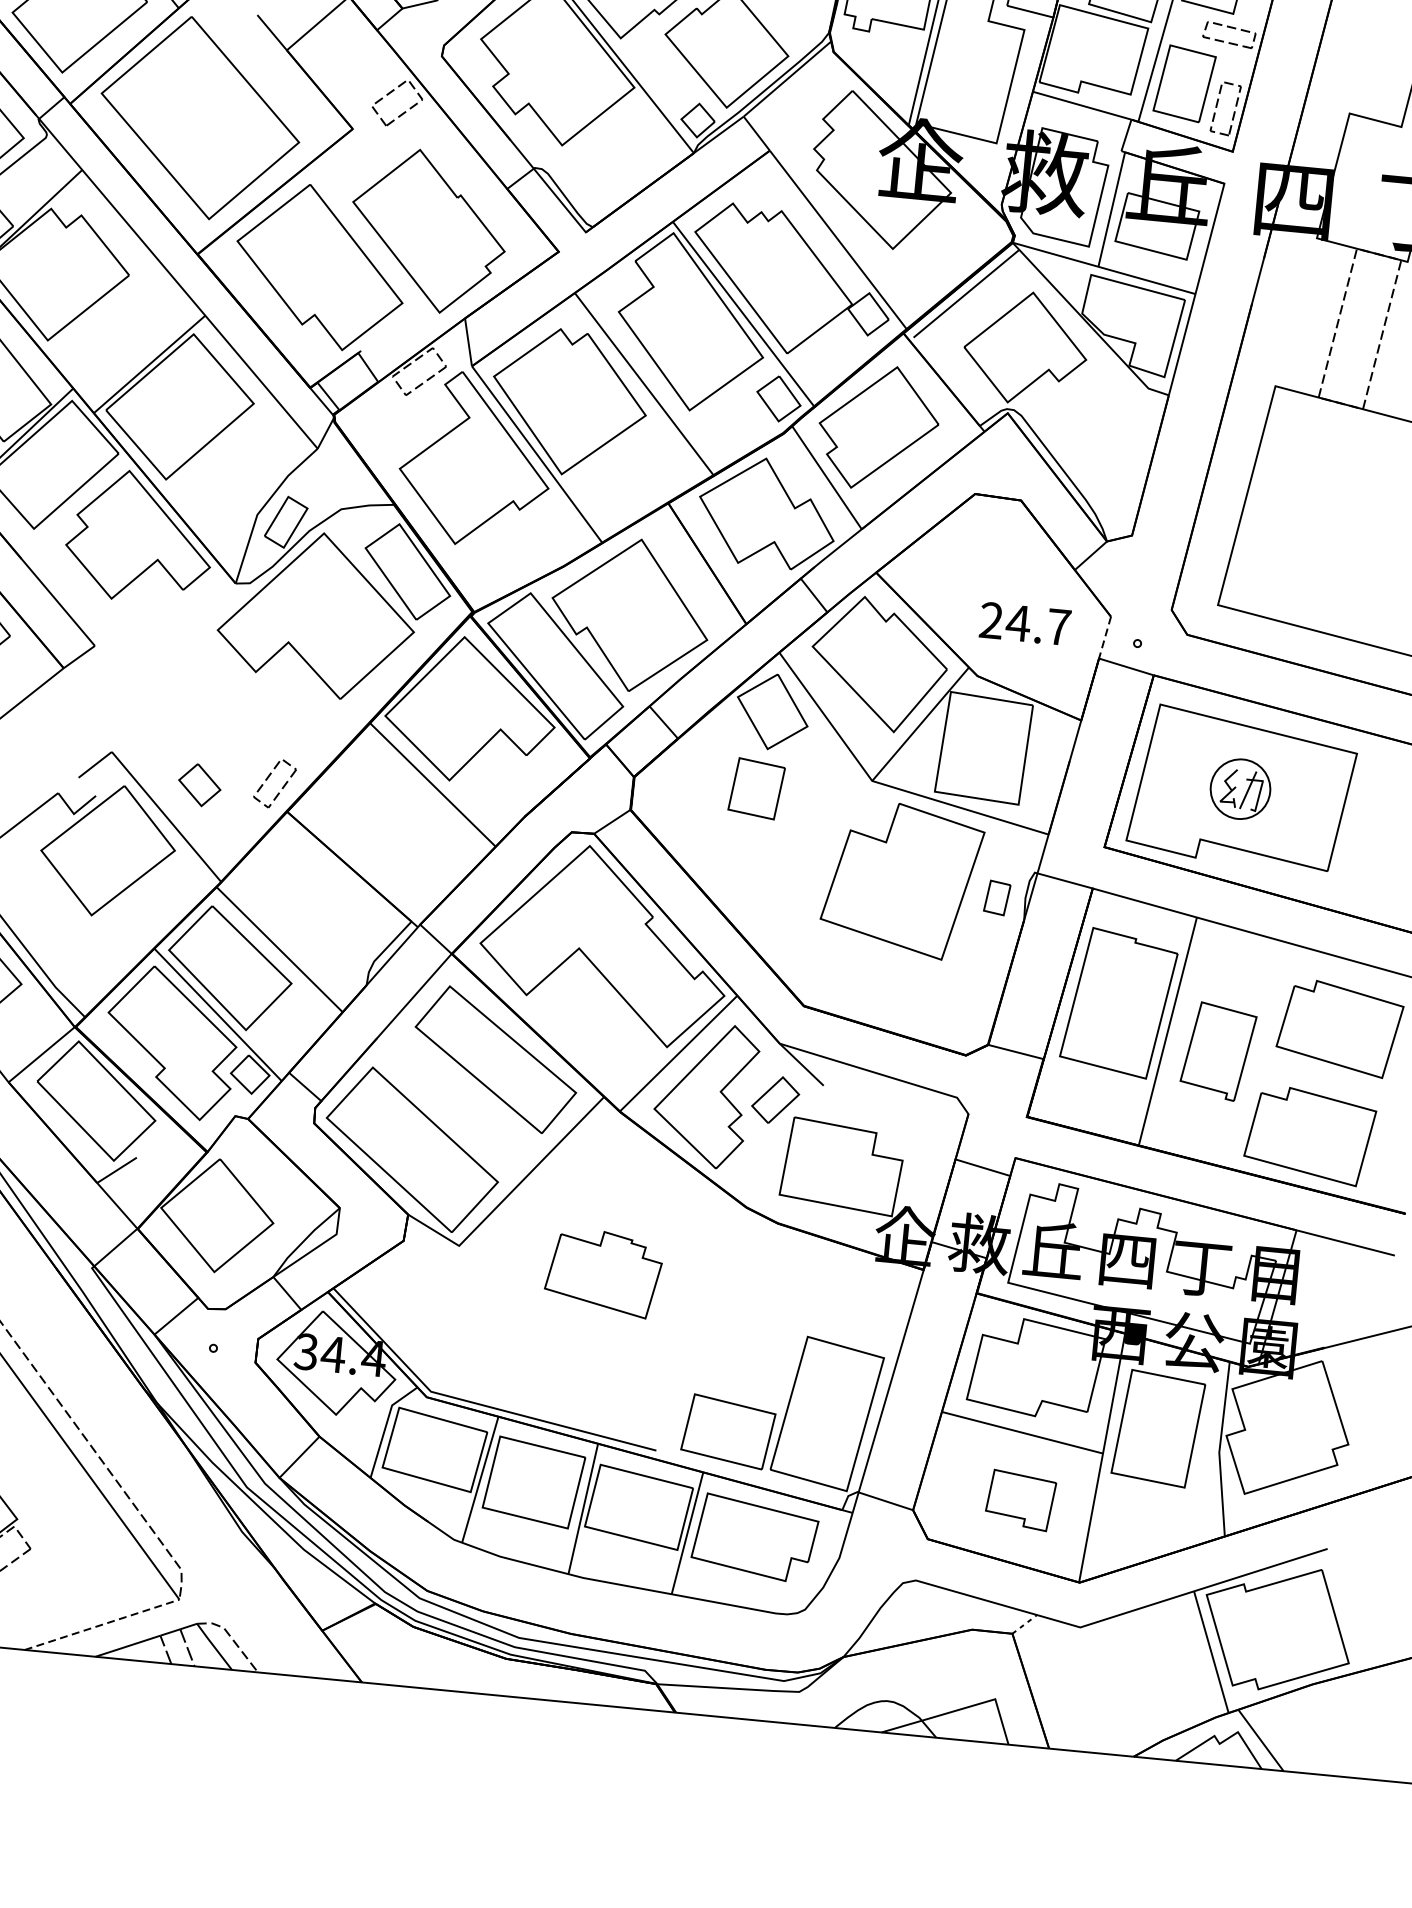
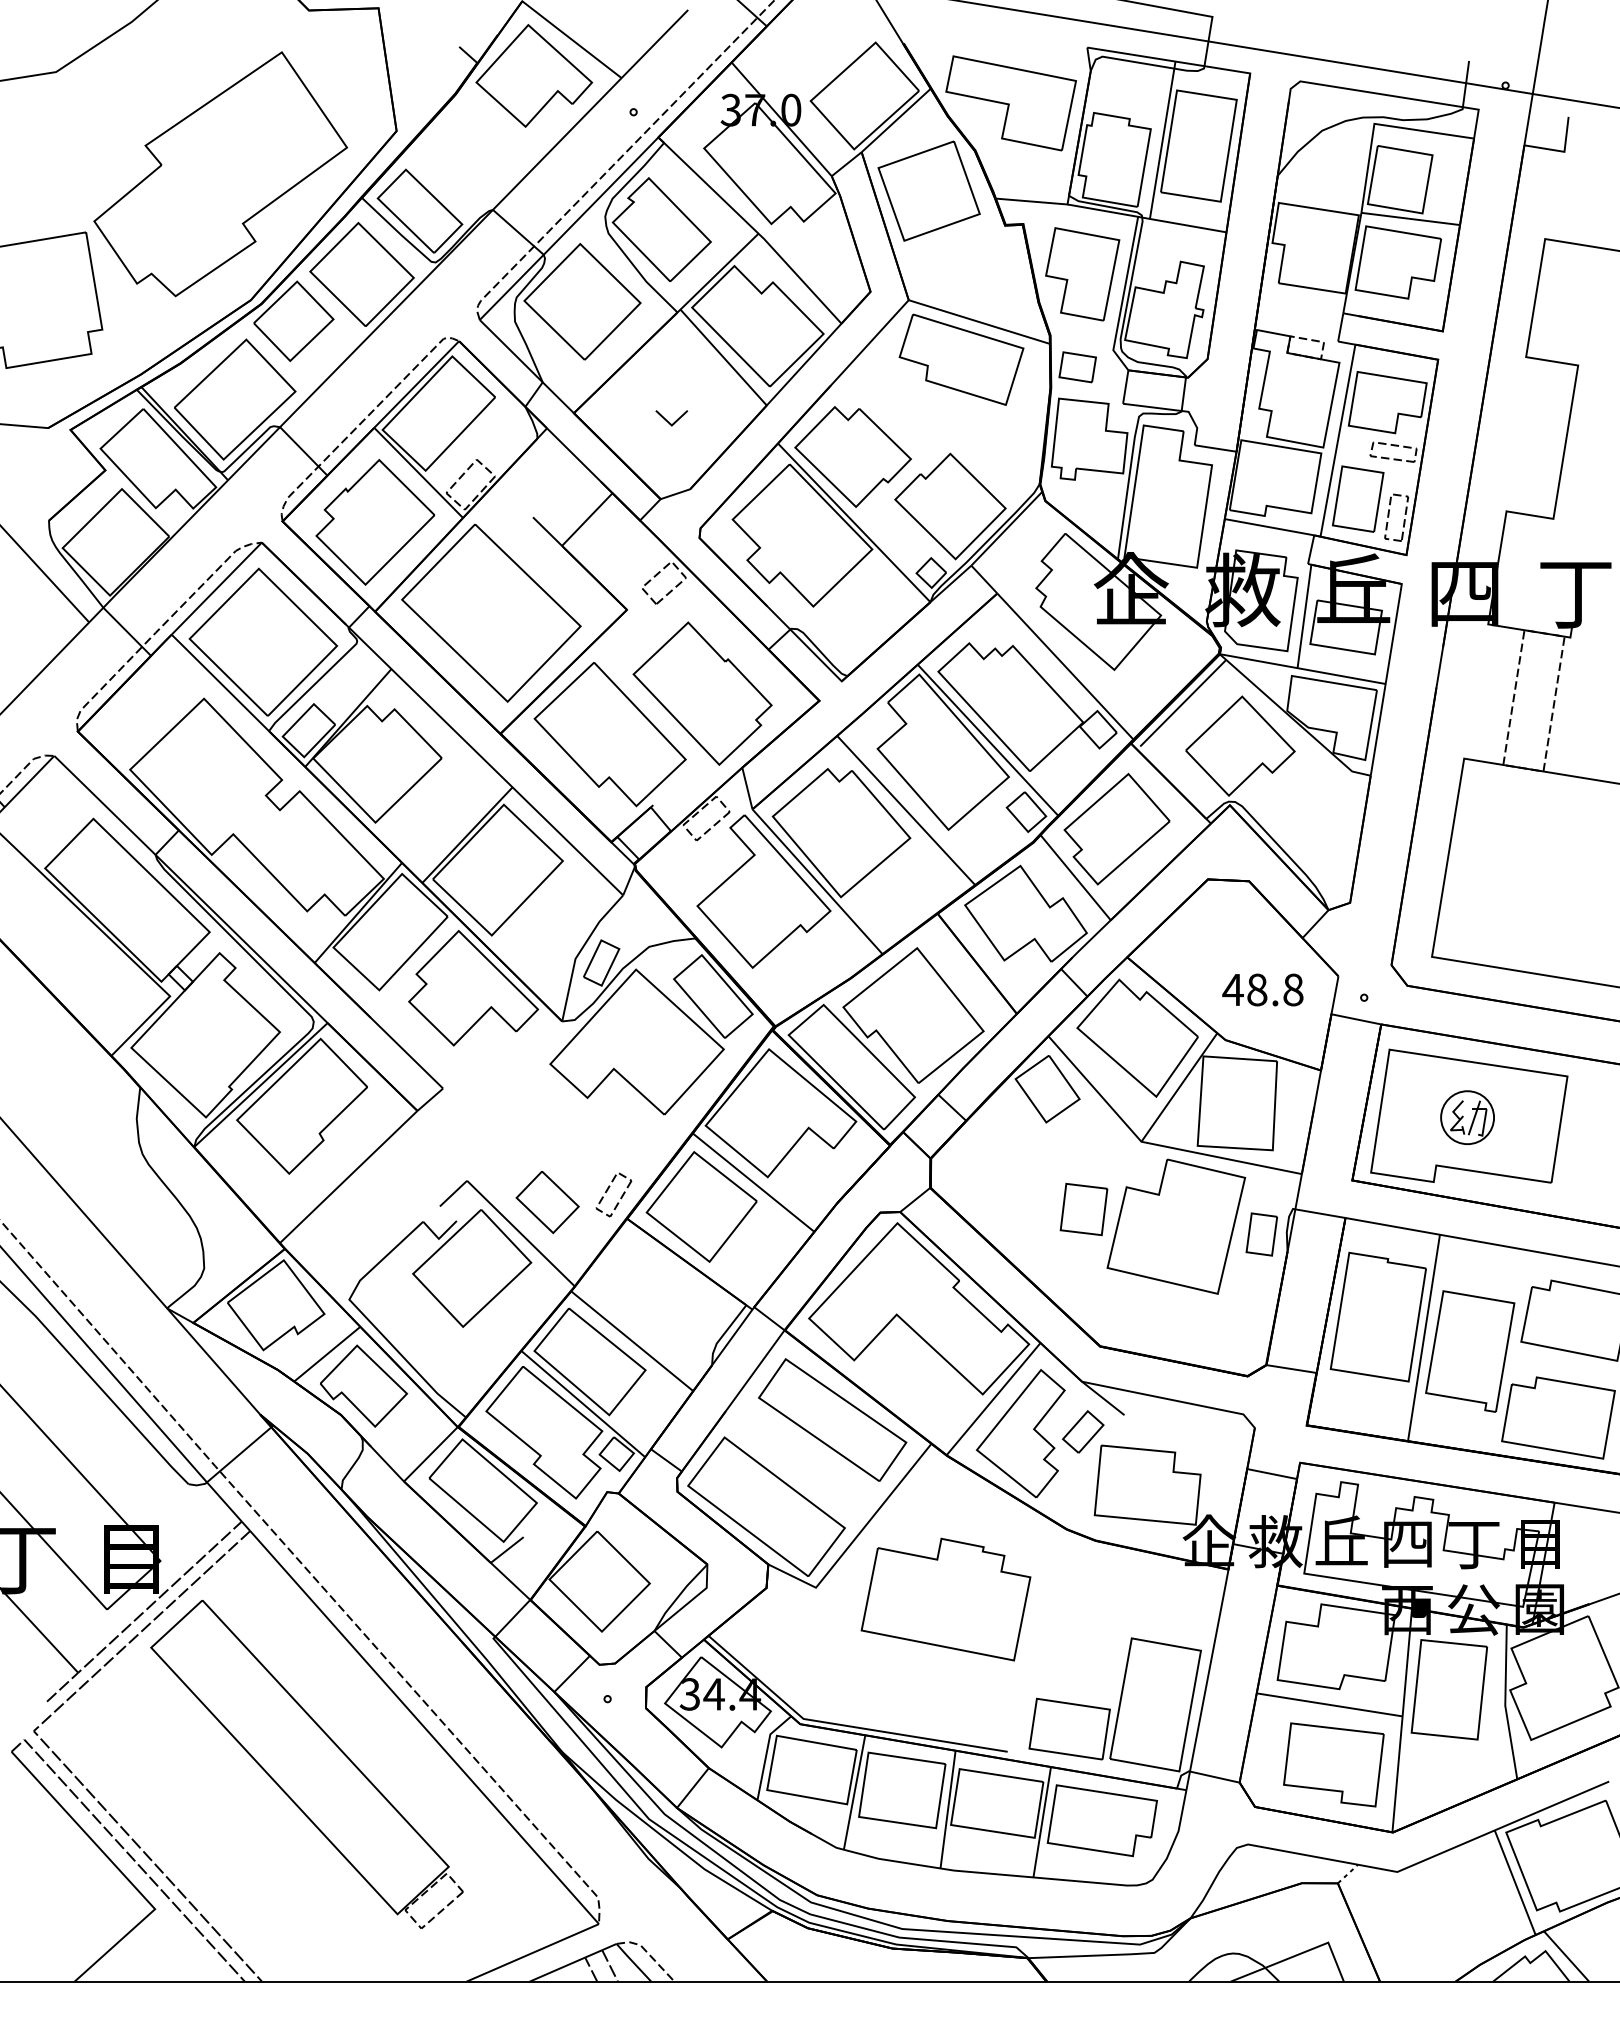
text: (1024, 623) -> (1262, 989), 24.7 -> 48.8
line: (1104, 637) -> (1334, 995), dashed -> solid
part: (199, 784) -> (547, 1202), size x1.67
part: (756, 788) -> (1083, 1209), moved
part: (371, 806) -> (701, 1206), added
part: (996, 897) -> (1261, 1234), size x1.43
part: (1218, 1051) -> (1470, 1351), size x1.43
part: (603, 1273) -> (945, 1599), size x1.67
part: (1020, 1500) -> (1333, 1764), size x1.67
line: (102, 1624) -> (533, 1952), dashed -> solid

